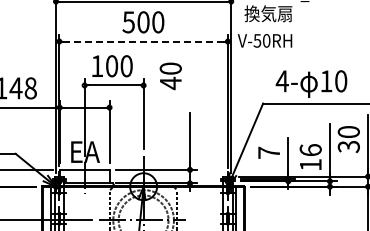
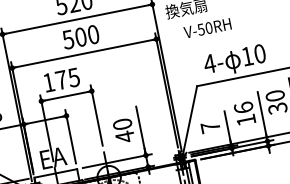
text: (264, 40) -> (207, 28), moved
line: (144, 41) -> (85, 53), dashed -> solid
text: (119, 66) -> (67, 79), 100 -> 175
text: (170, 76) -> (123, 131), moved
text: (310, 156) -> (244, 113), moved

